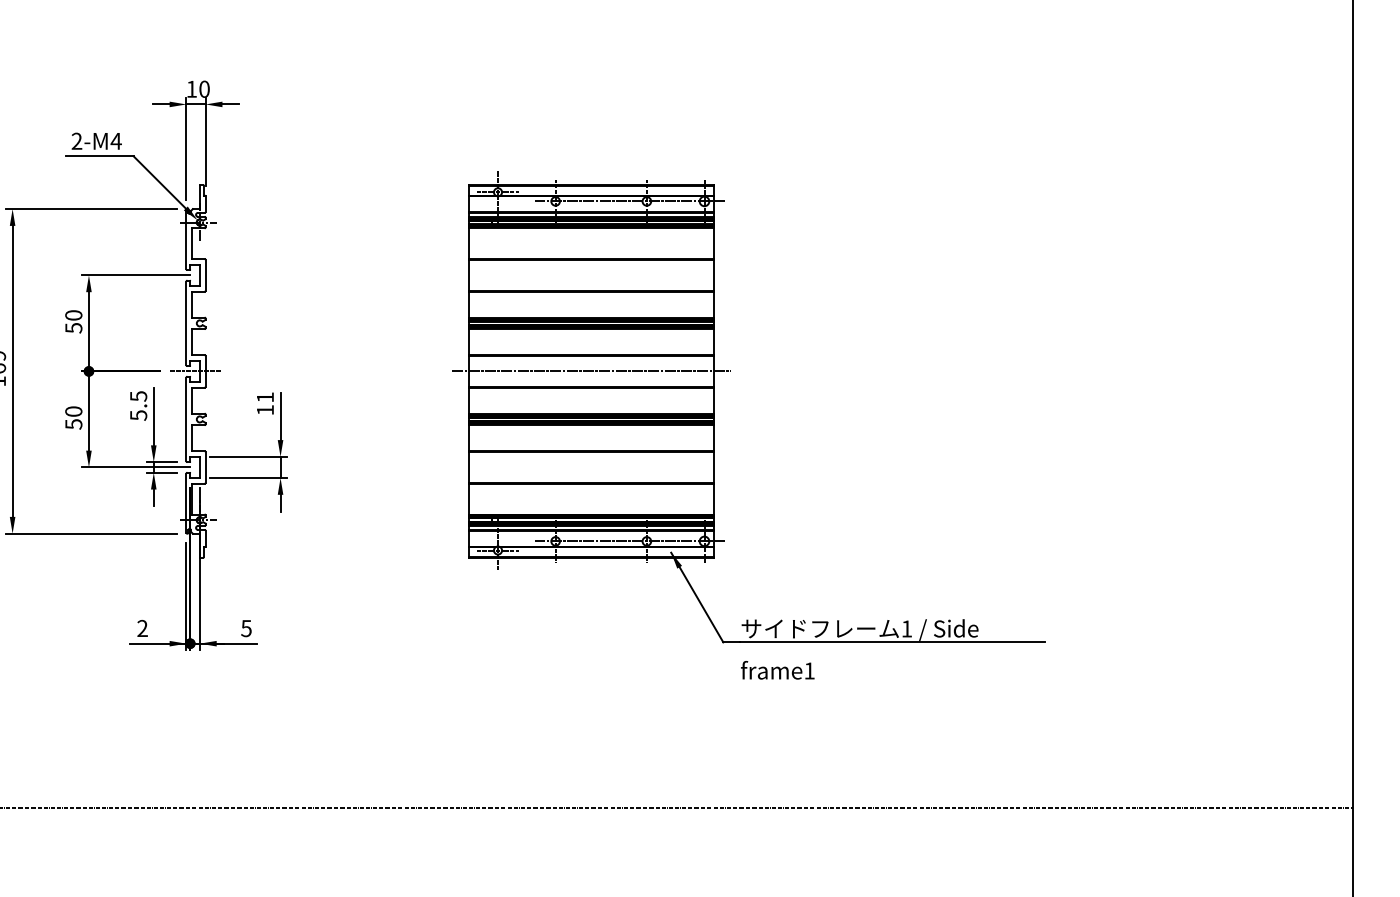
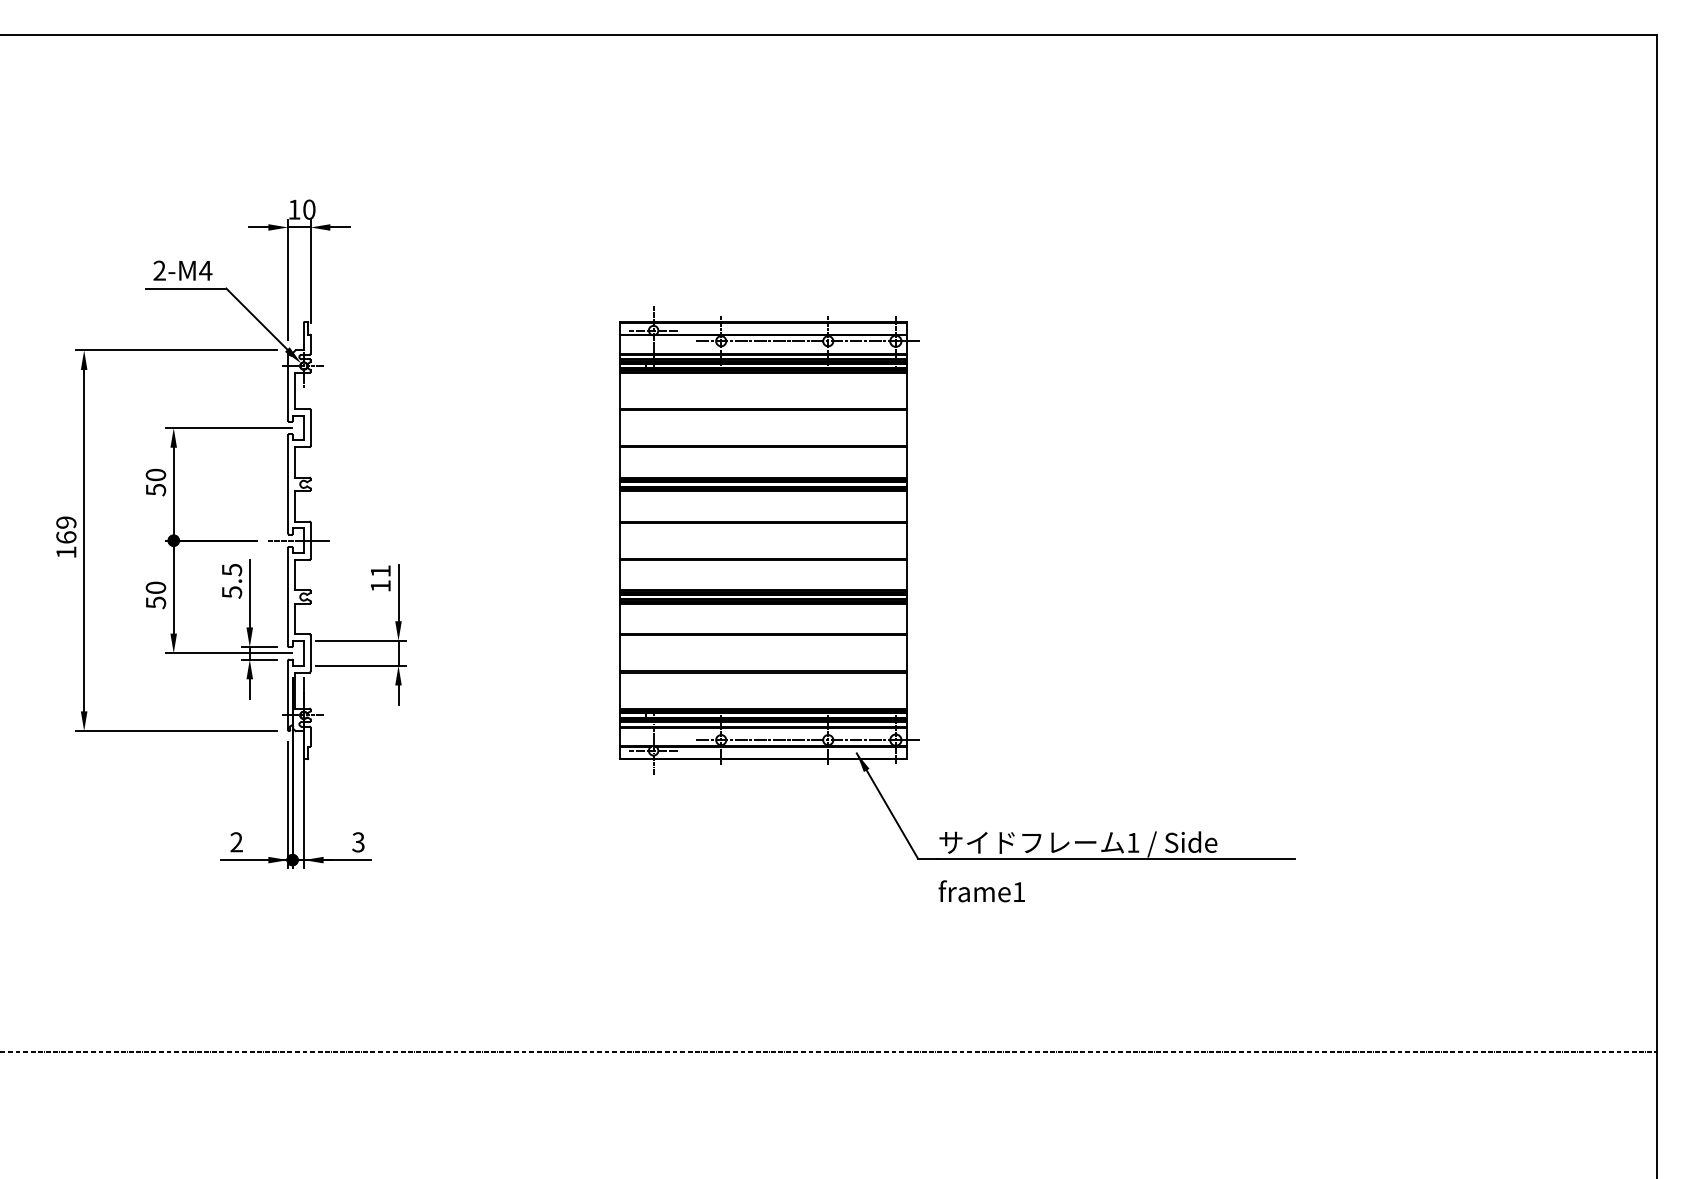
line: (591, 371) -> (763, 540), removed
text: (246, 627) -> (358, 841), 5 -> 3

